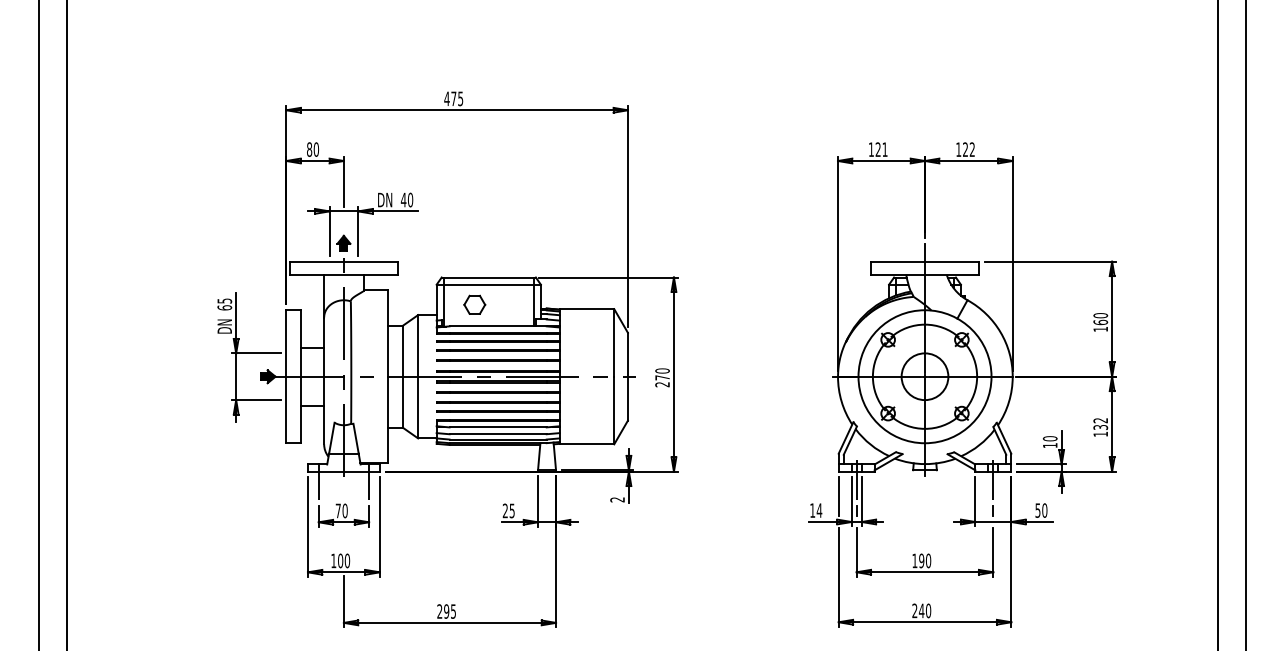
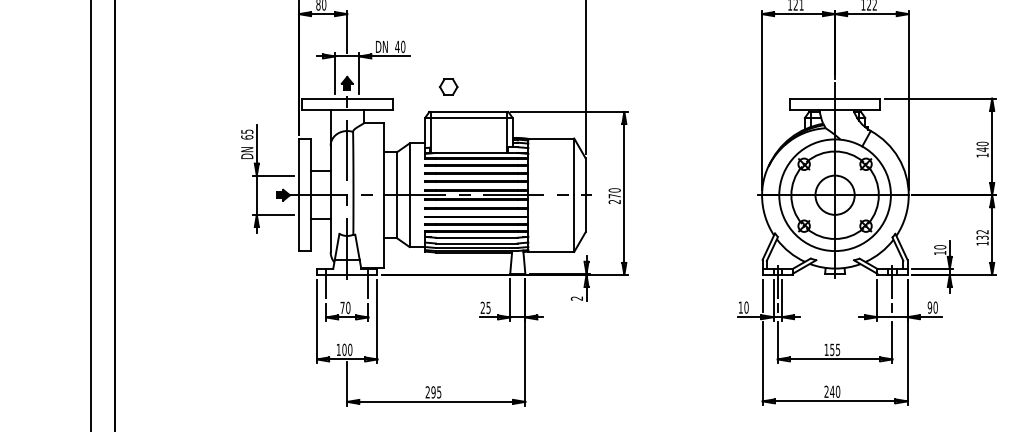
part: (474, 304) -> (448, 86), moved
text: (1100, 322) -> (982, 149), 160 -> 140
text: (819, 510) -> (746, 307), 14 -> 10
text: (1037, 510) -> (929, 307), 50 -> 90
text: (925, 560) -> (835, 349), 190 -> 155

